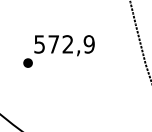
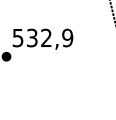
text: (53, 44) -> (31, 38), 572,9 -> 532,9

